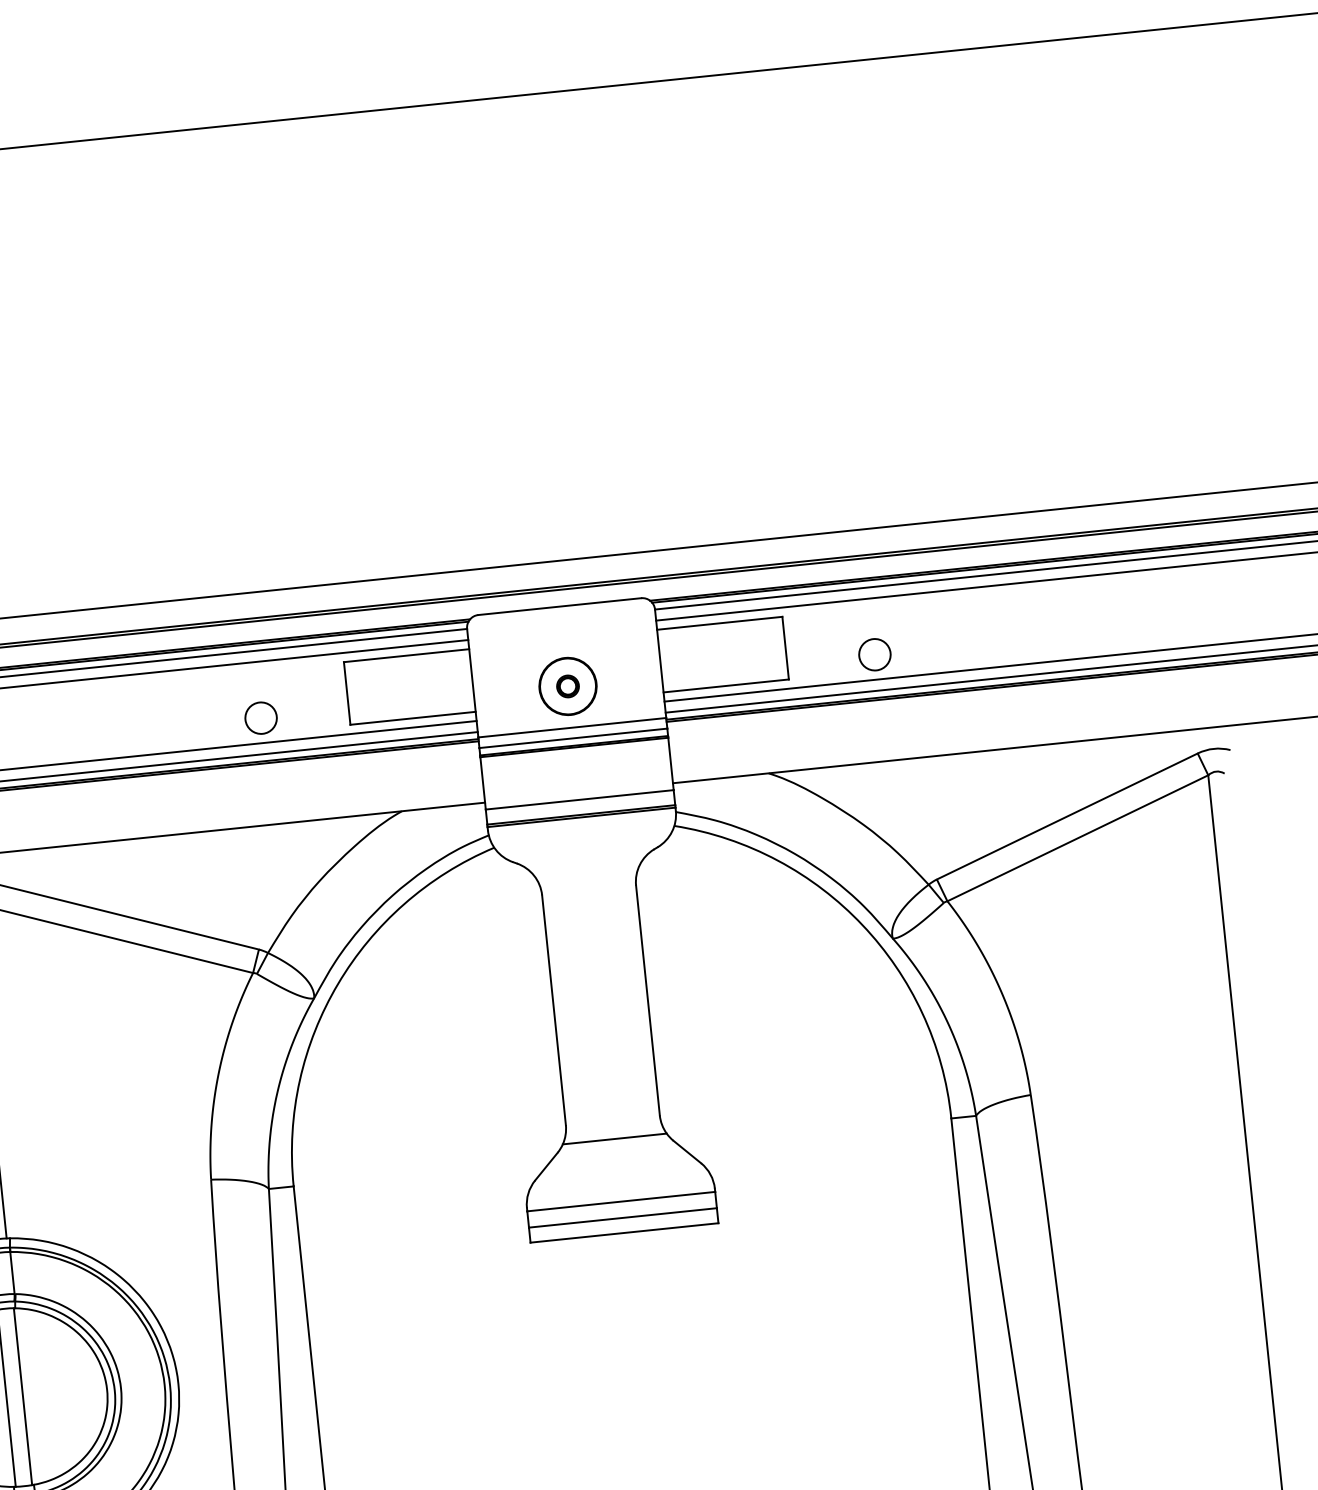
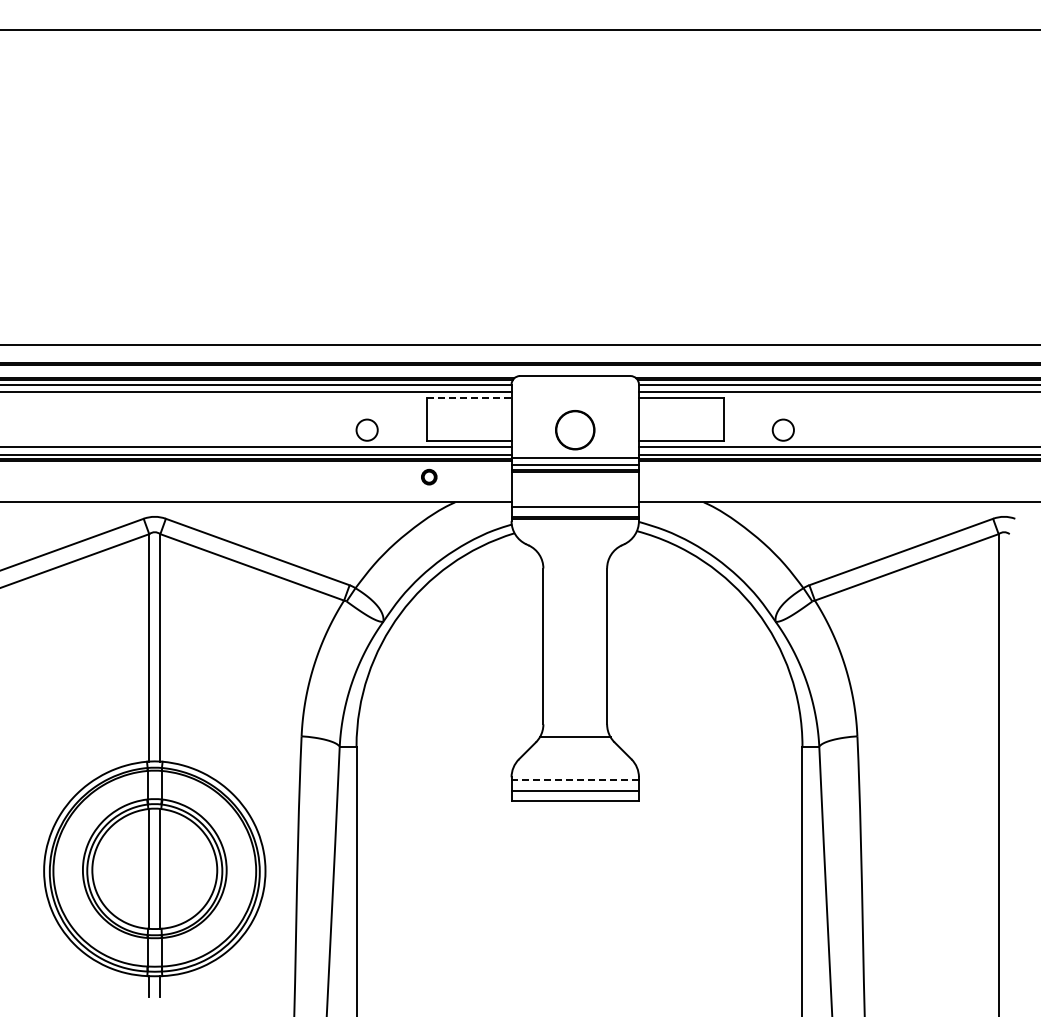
line: (407, 655) -> (469, 398), solid -> dashed
part: (568, 685) -> (429, 476), moved
line: (621, 1201) -> (575, 779), solid -> dashed

